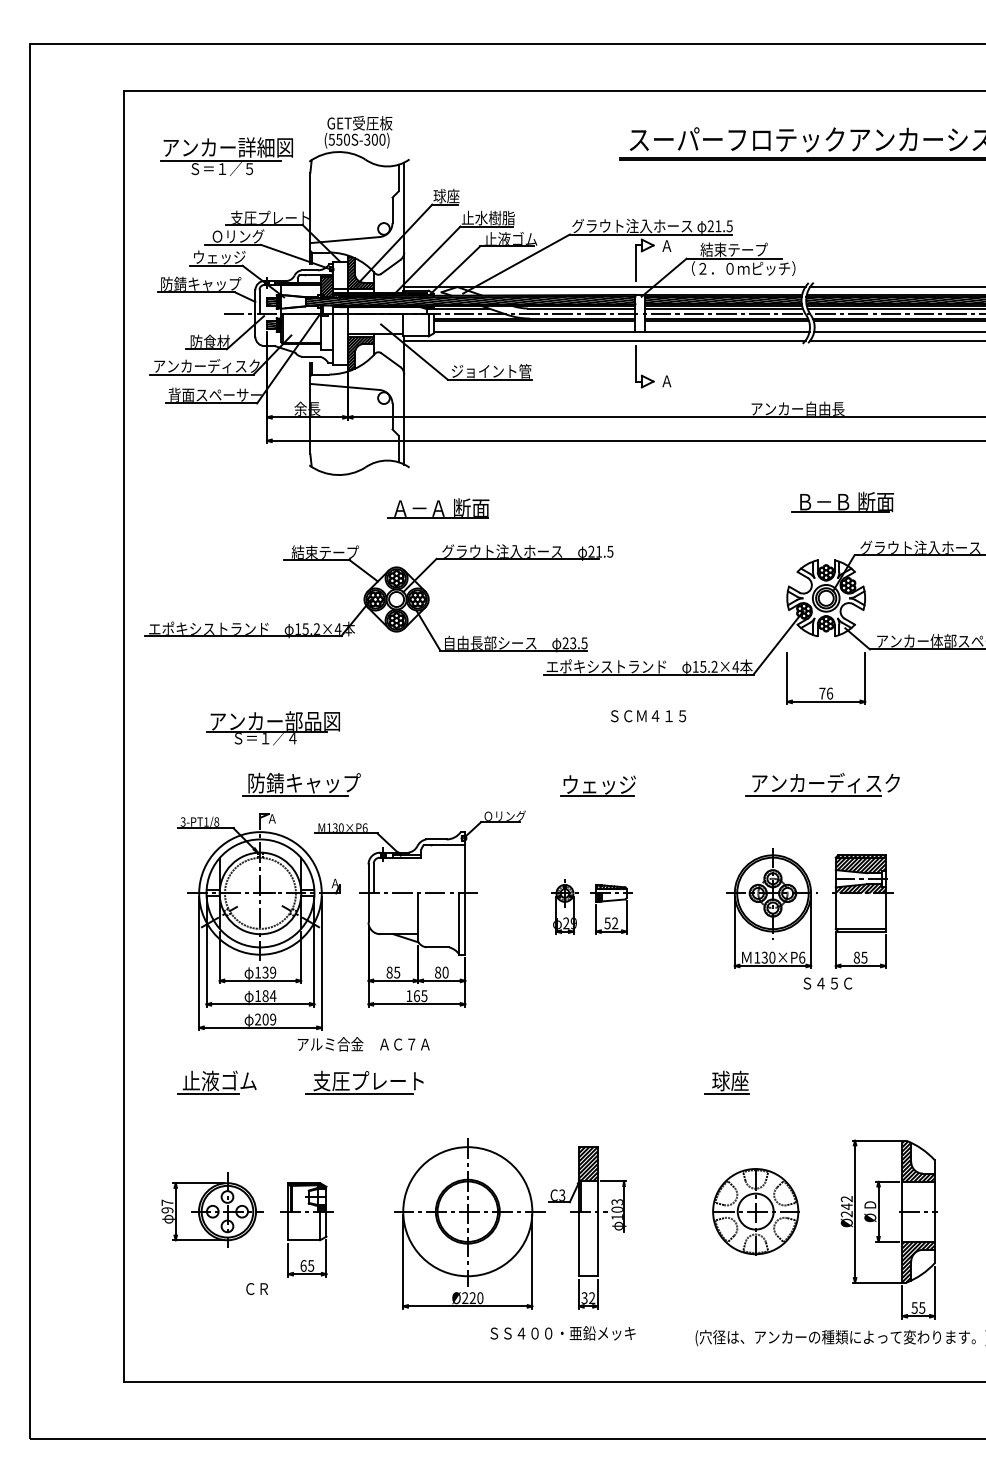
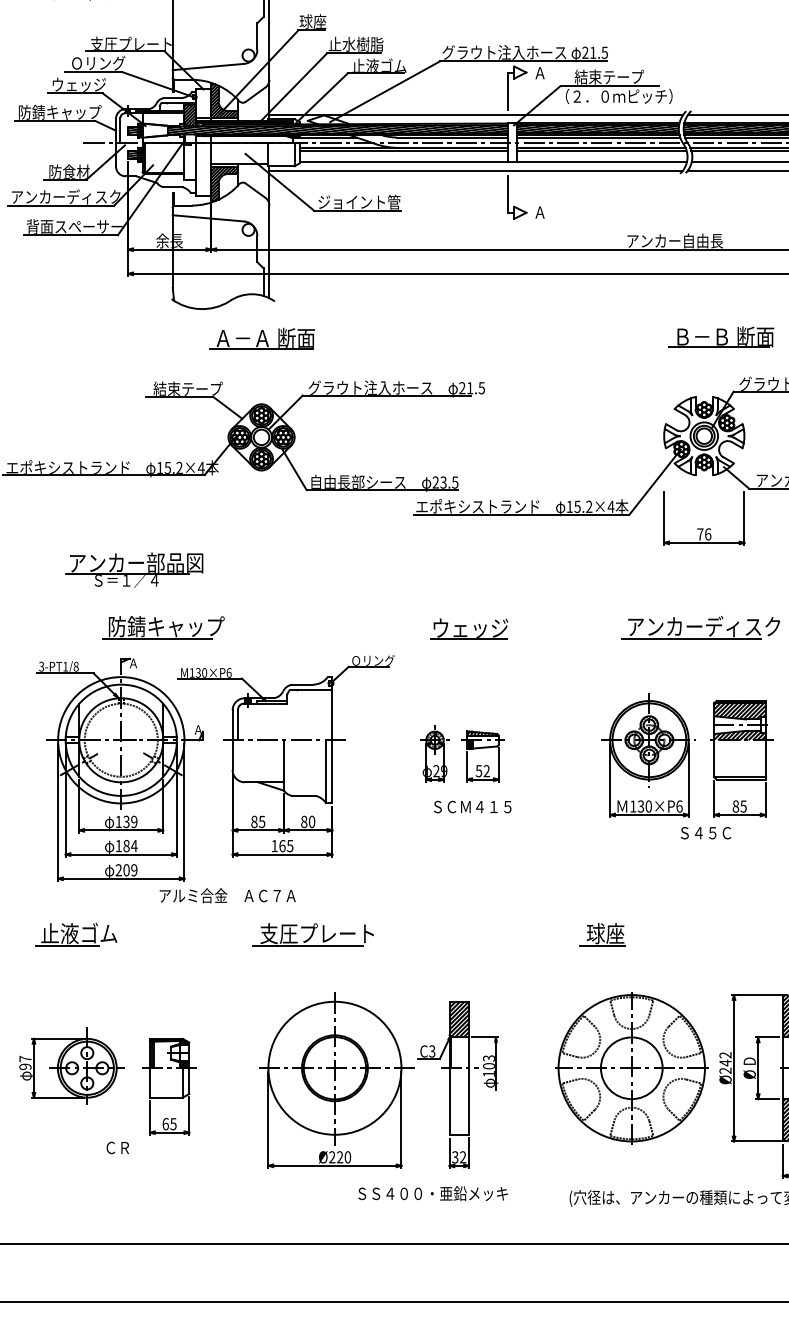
part: (438, 508) -> (262, 338), moved
text: (648, 716) -> (472, 807), moved
part: (364, 1082) -> (312, 935), moved
part: (755, 1211) -> (631, 1068), size x1.67

